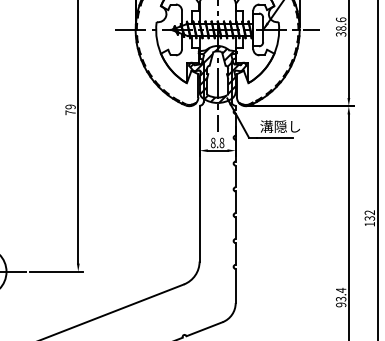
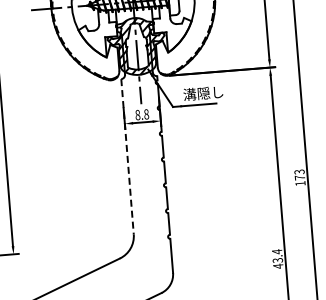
line: (199, 183) -> (127, 156), solid -> dashed
text: (369, 215) -> (299, 174), 132 -> 173
text: (341, 304) -> (278, 265), 93.4 -> 43.4

